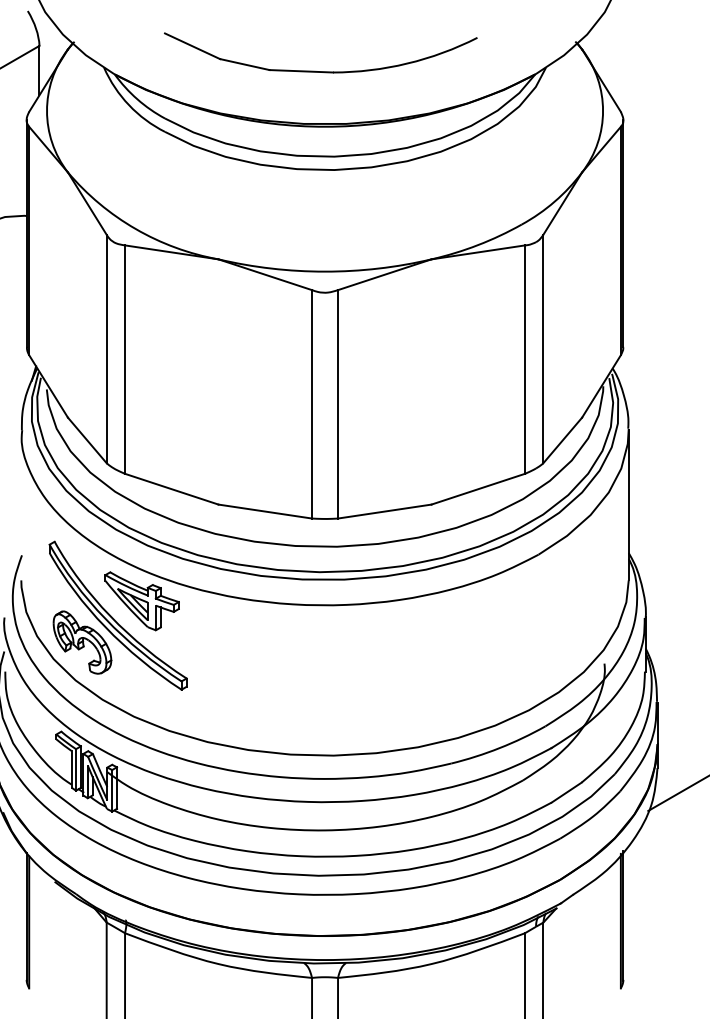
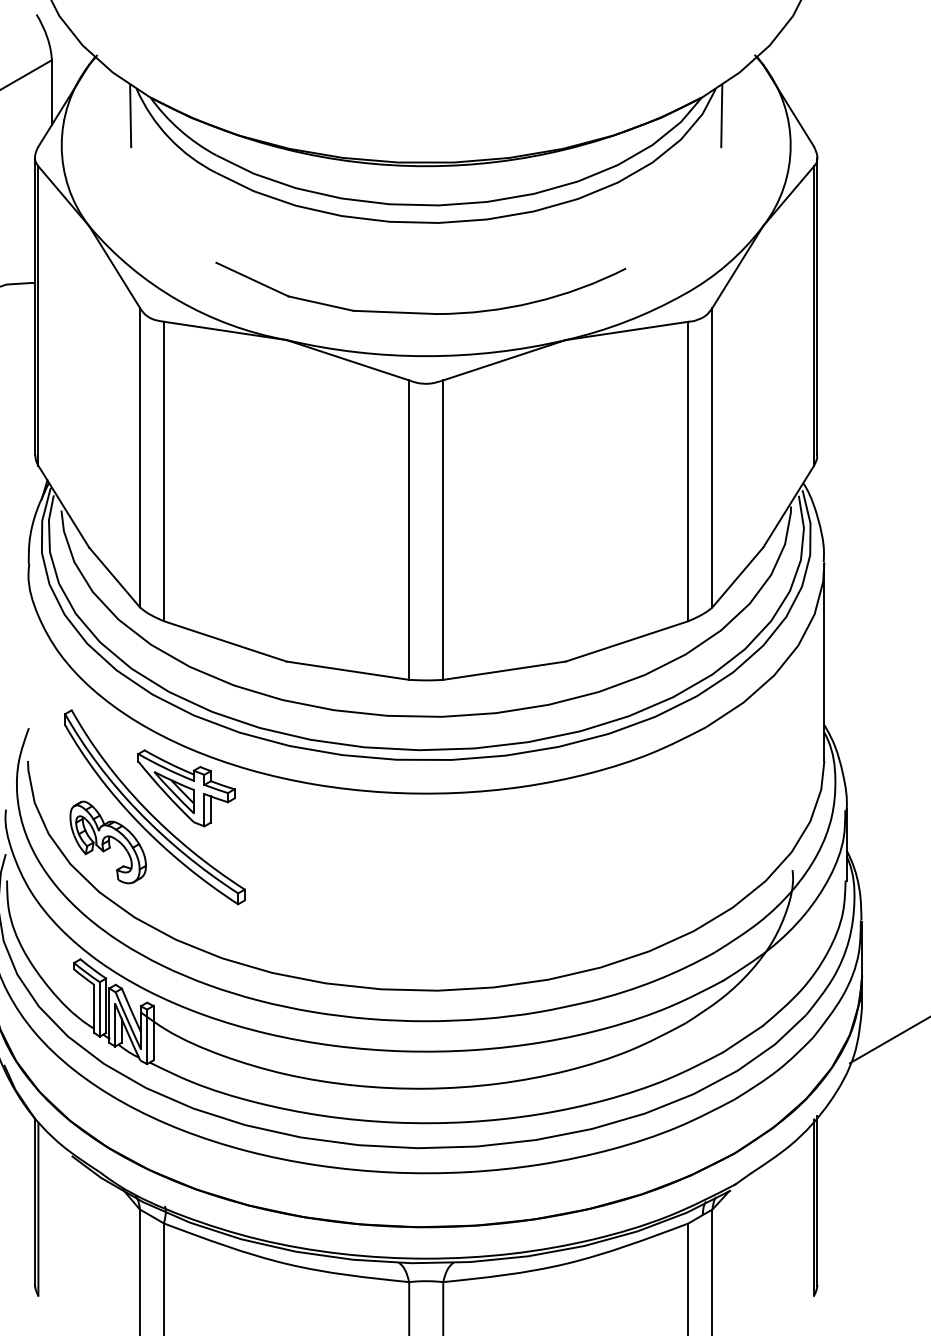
part: (315, 70) -> (413, 311), moved
line: (99, 88) -> (130, 116), added
line: (550, 88) -> (721, 116), added

